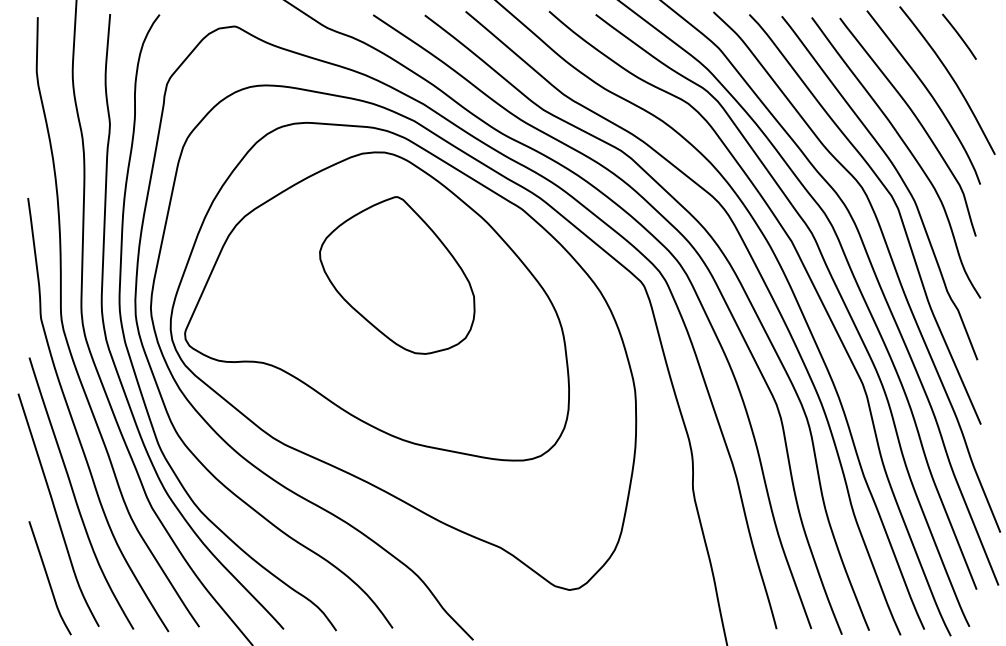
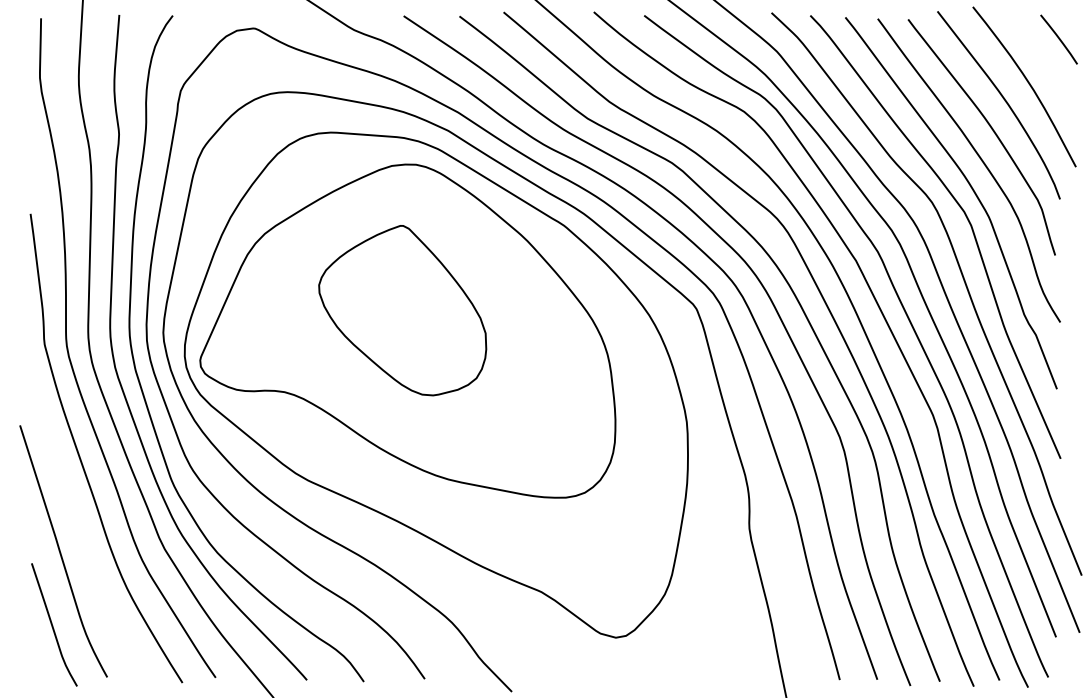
line: (959, 36) -> (1059, 39), moved
part: (397, 275) -> (402, 310), moved
curve: (75, 495) -> (81, 535), removed

